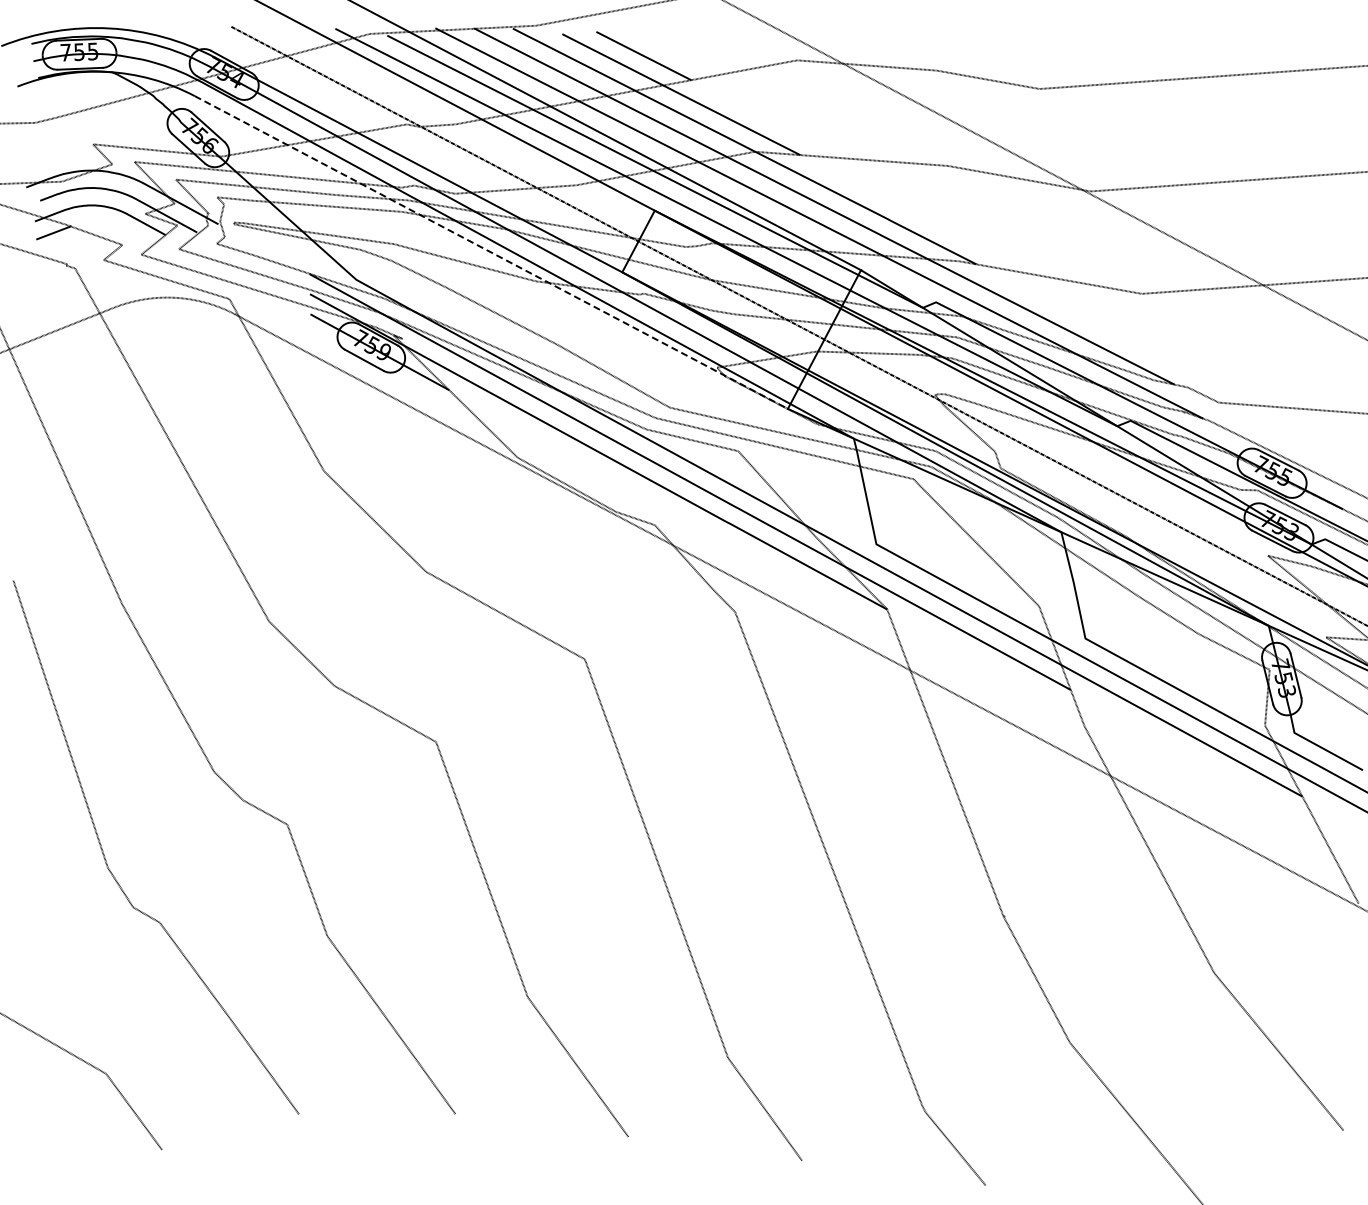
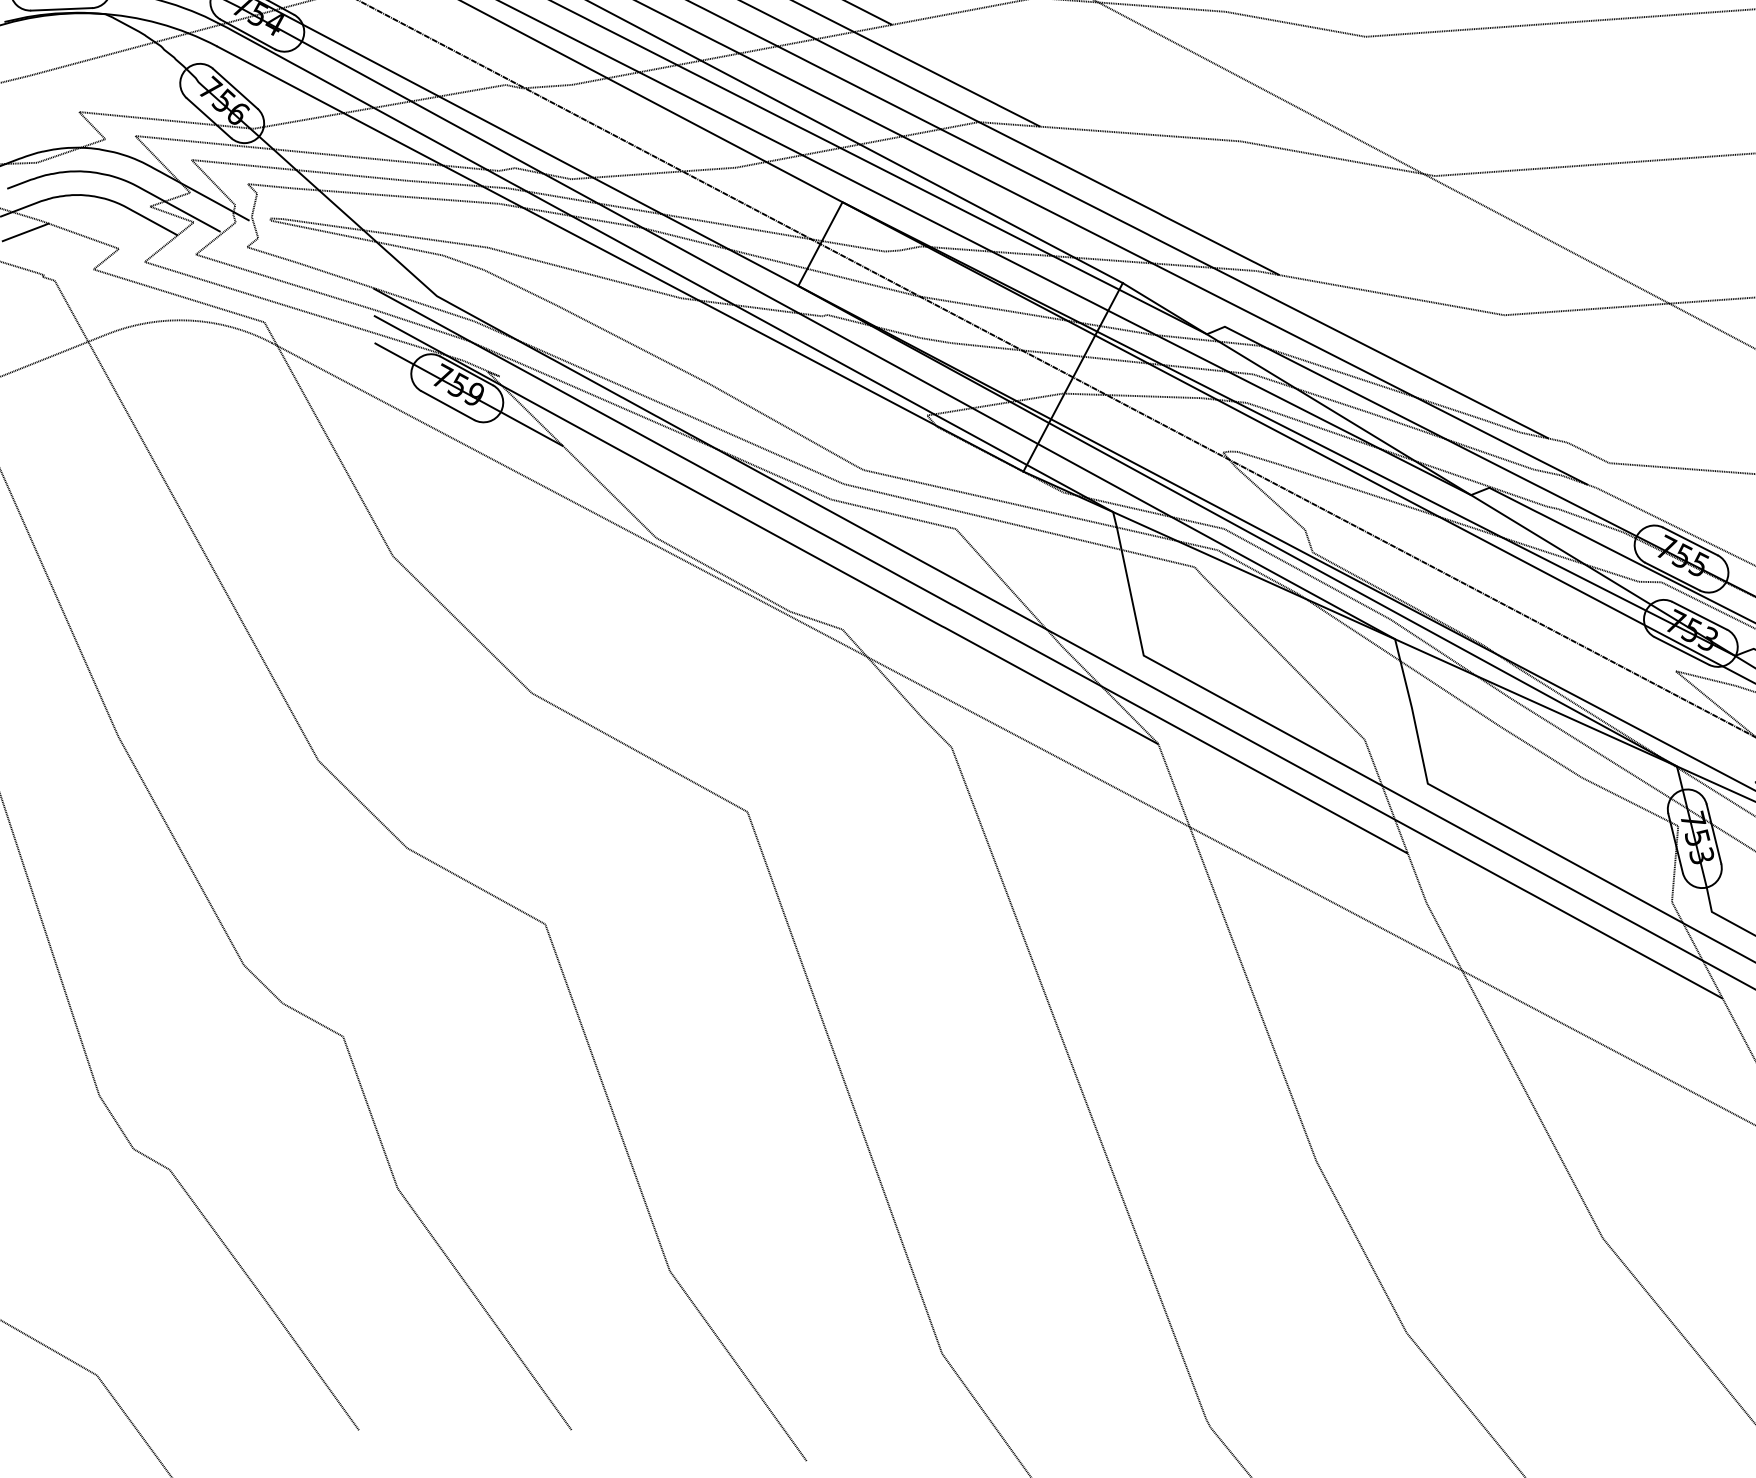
line: (491, 252) -> (620, 259), dashed -> solid

